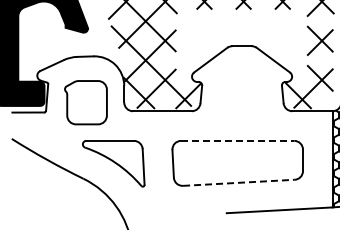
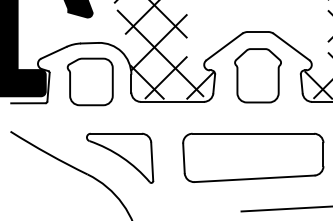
part: (241, 86) -> (257, 75), added
part: (85, 102) -> (89, 81), moved
line: (237, 140) -> (253, 133), dashed -> solid
line: (238, 182) -> (254, 178), dashed -> solid

